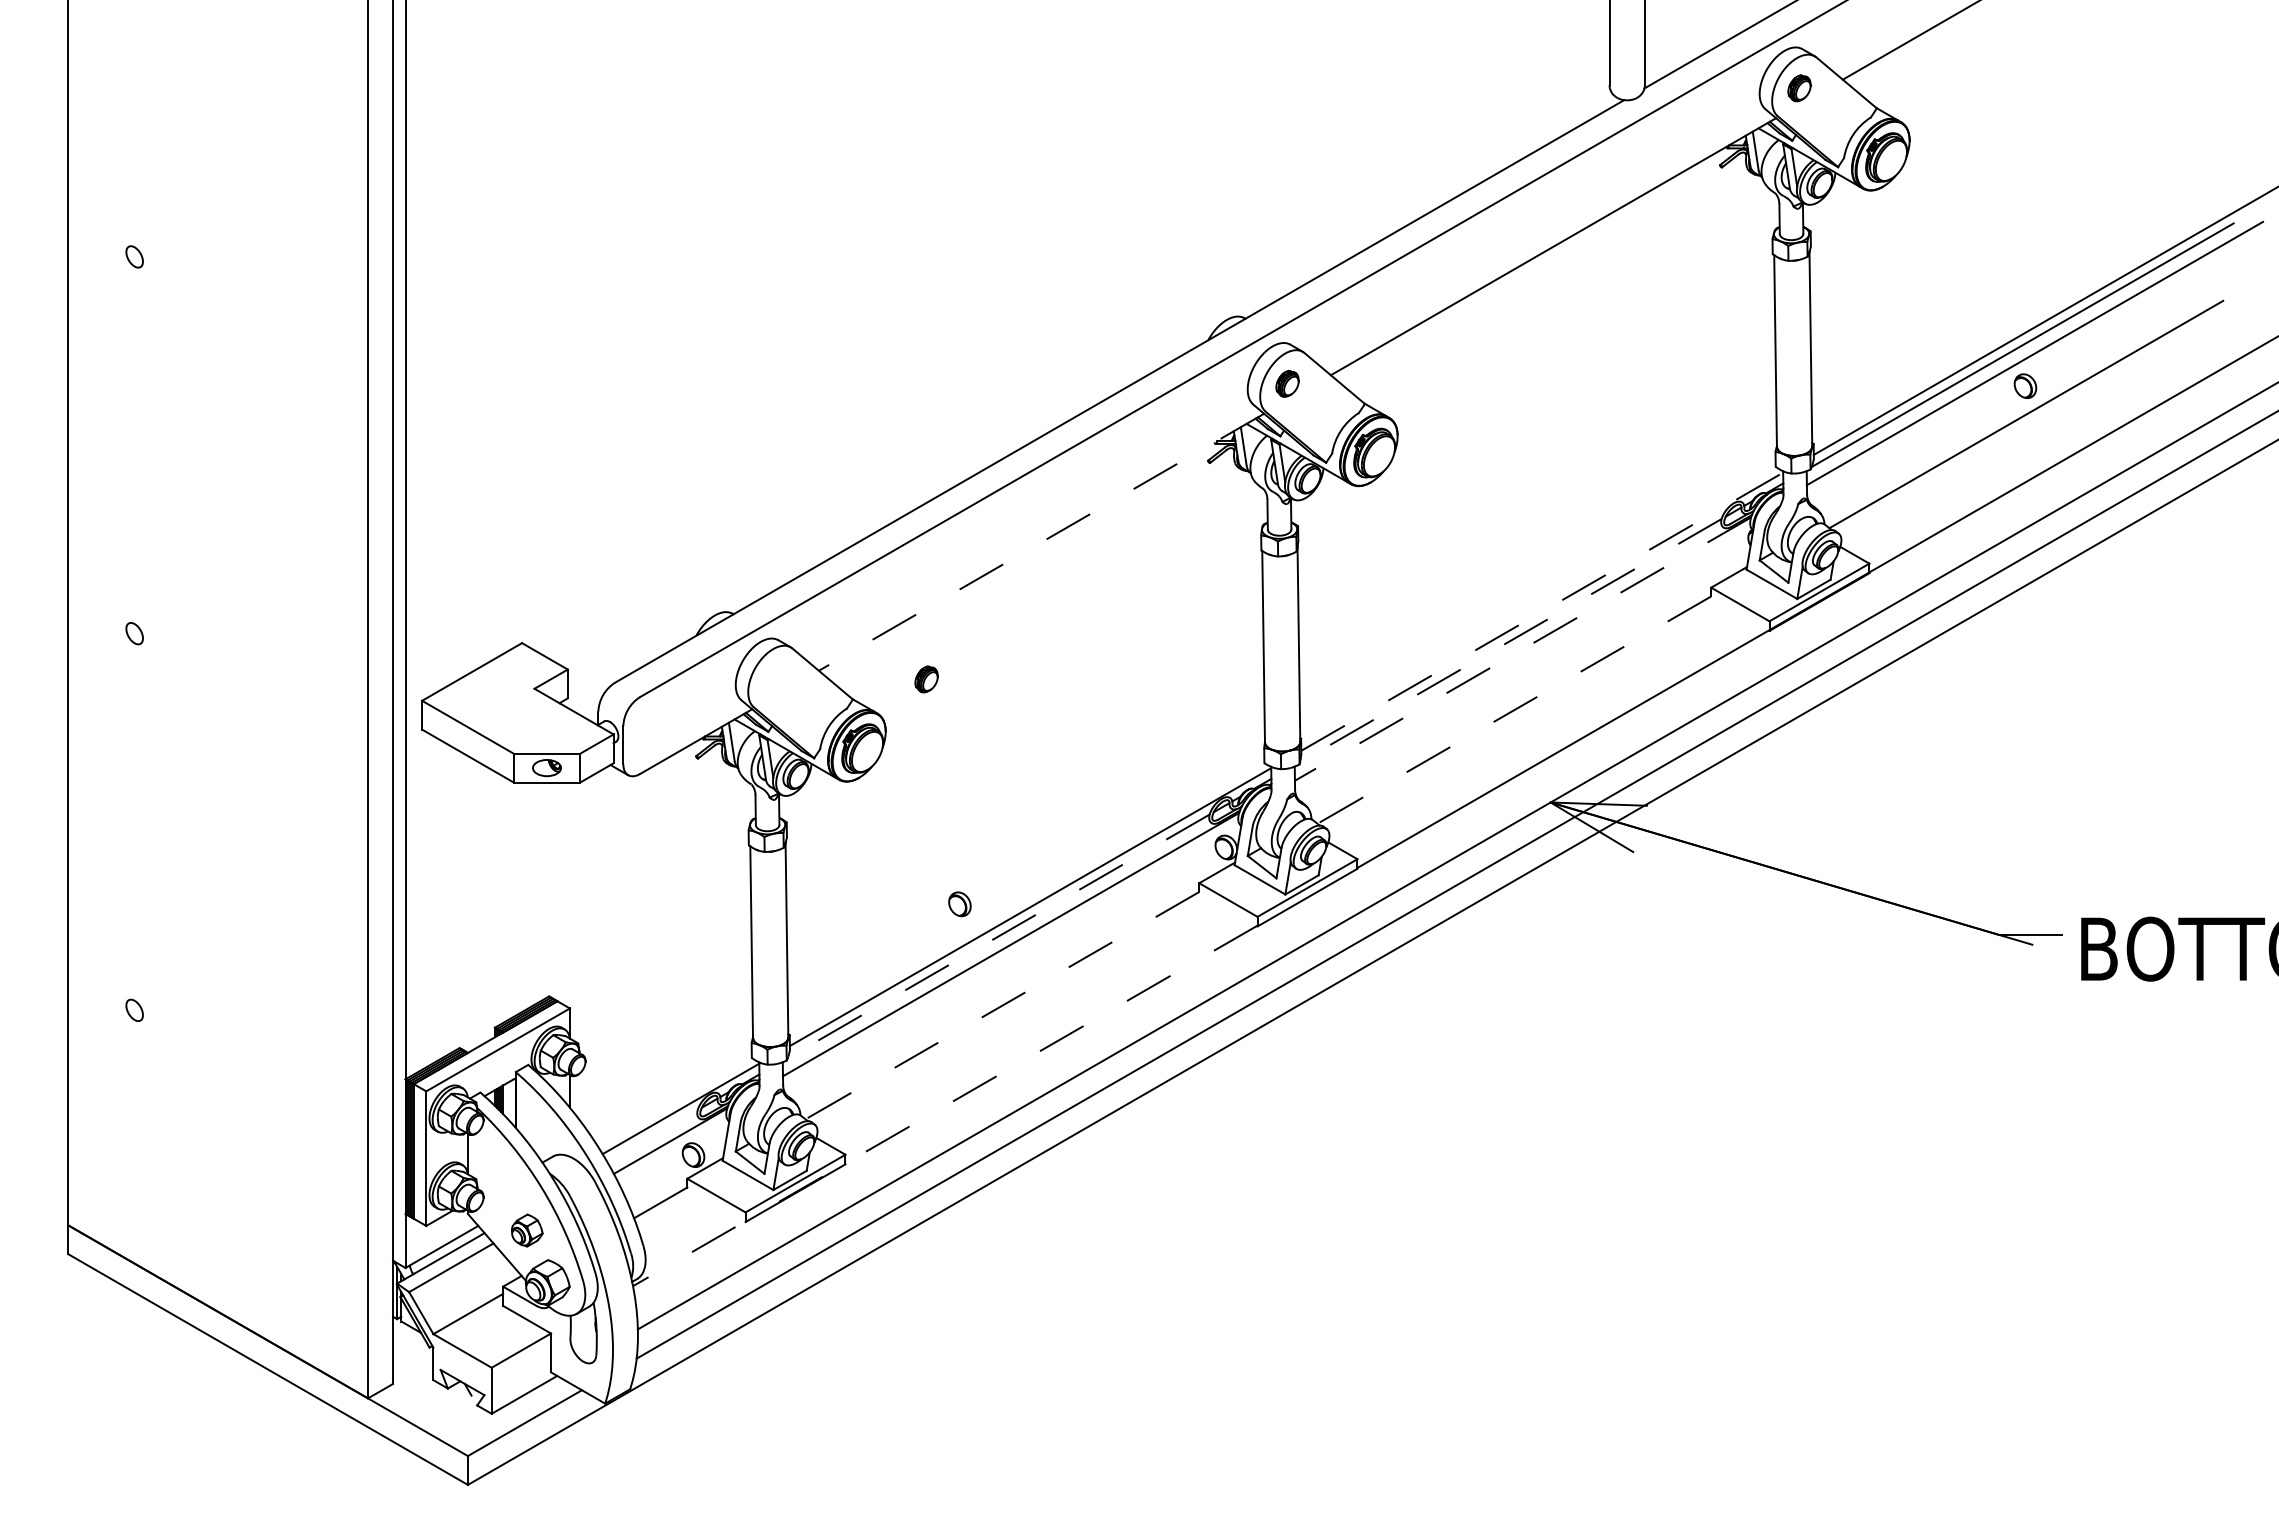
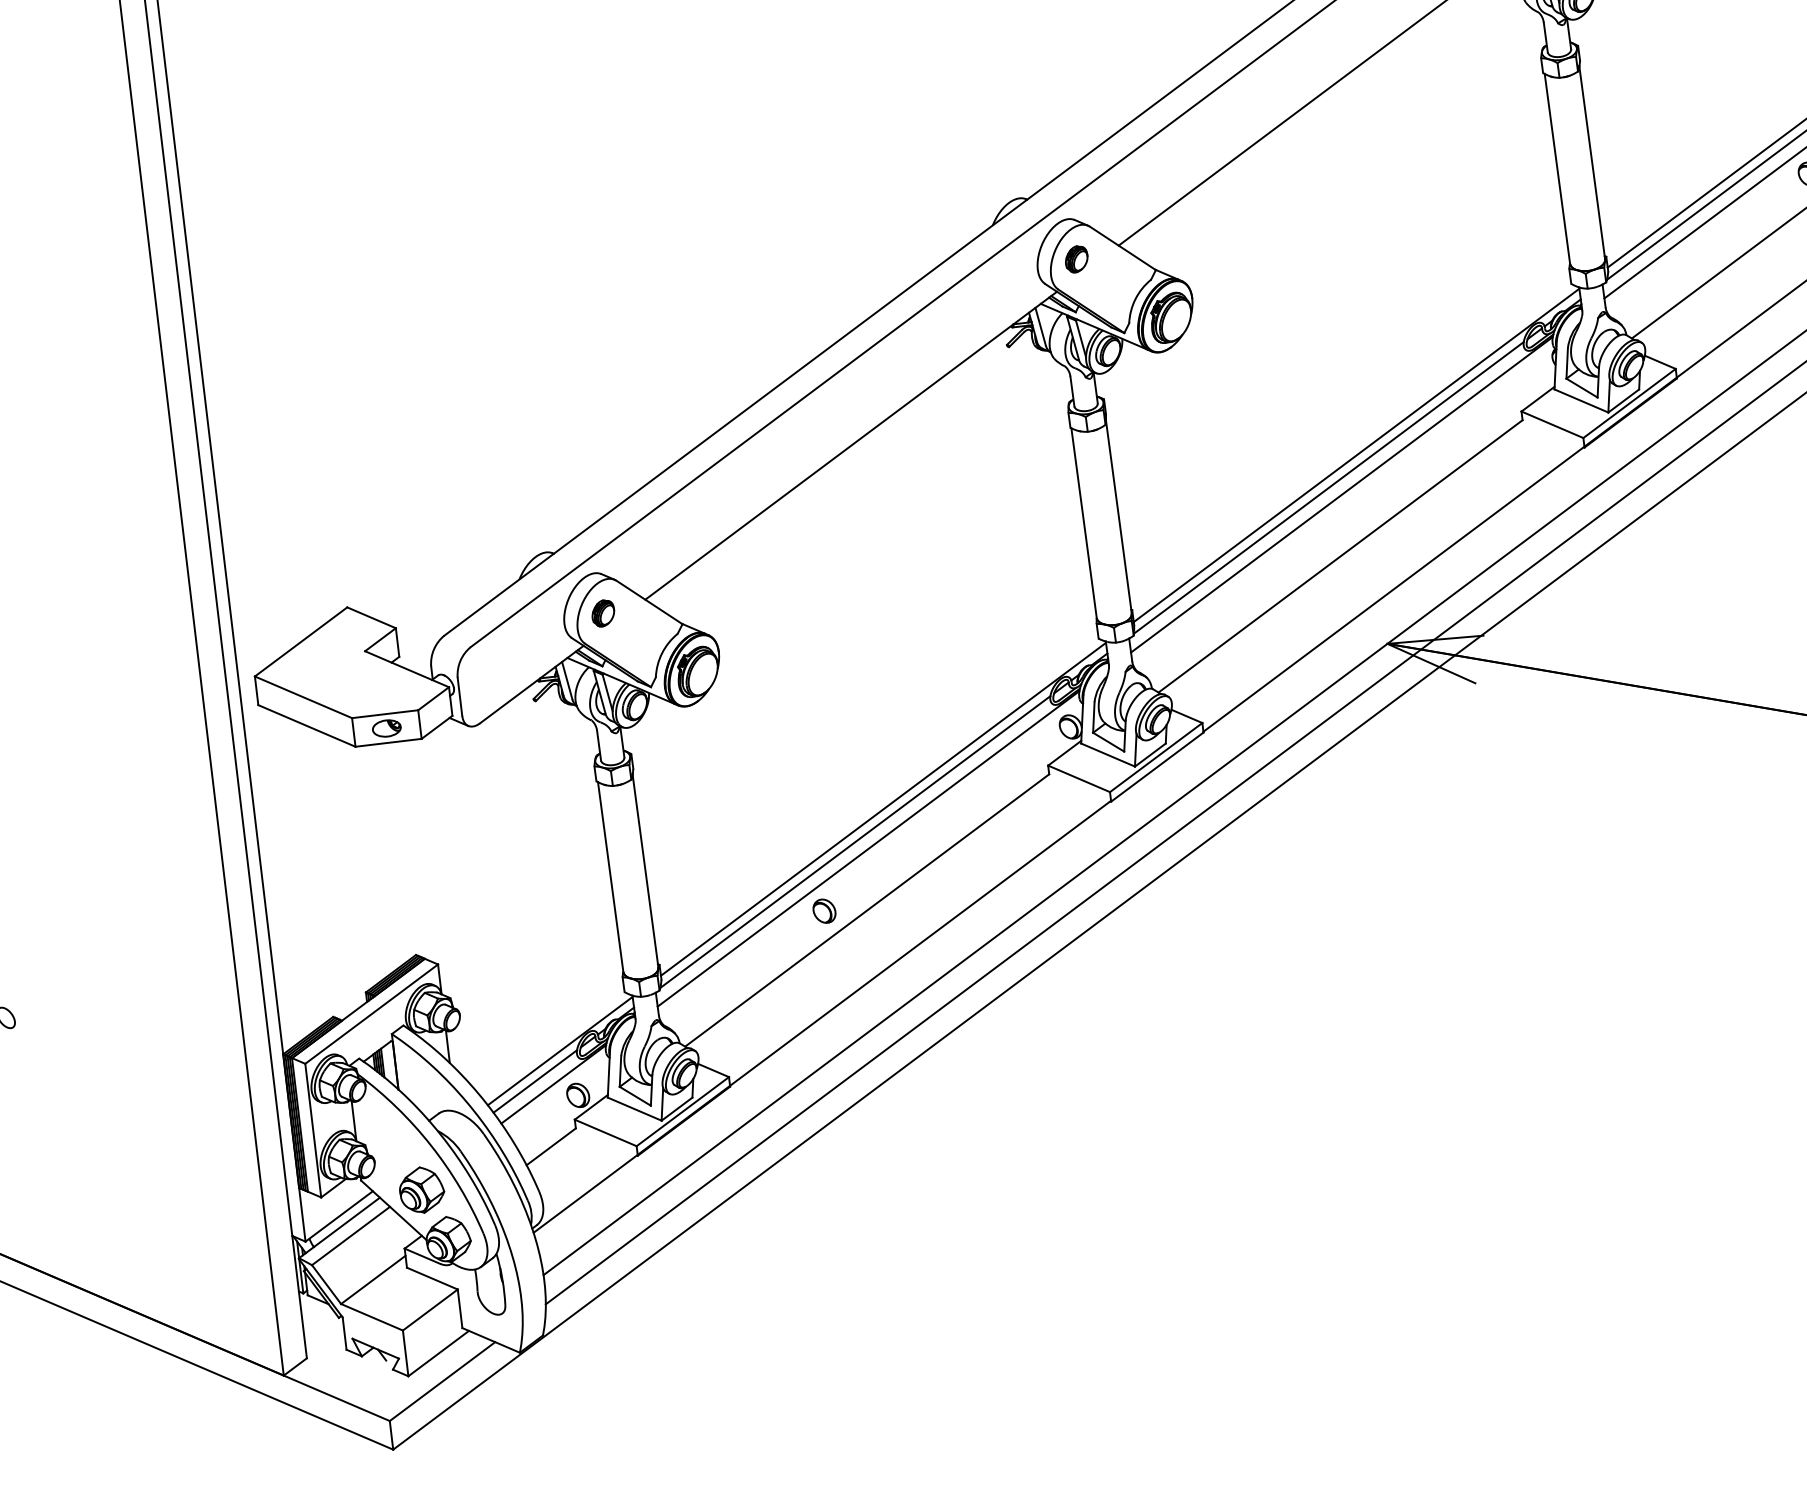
line: (1041, 542) -> (851, 445), dashed -> solid
line: (1542, 611) -> (1356, 455), dashed -> solid
line: (1510, 640) -> (1328, 487), dashed -> solid
line: (1522, 649) -> (1341, 495), dashed -> solid
part: (926, 679) -> (603, 613), moved
line: (1513, 710) -> (1339, 556), dashed -> solid
part: (959, 904) -> (824, 911), moved
line: (998, 936) -> (855, 842), dashed -> solid
line: (1001, 1005) -> (866, 910), dashed -> solid
line: (945, 1105) -> (822, 1016), dashed -> solid
line: (652, 1136) -> (535, 1081), added
part: (527, 1230) -> (422, 1189), size x1.43

